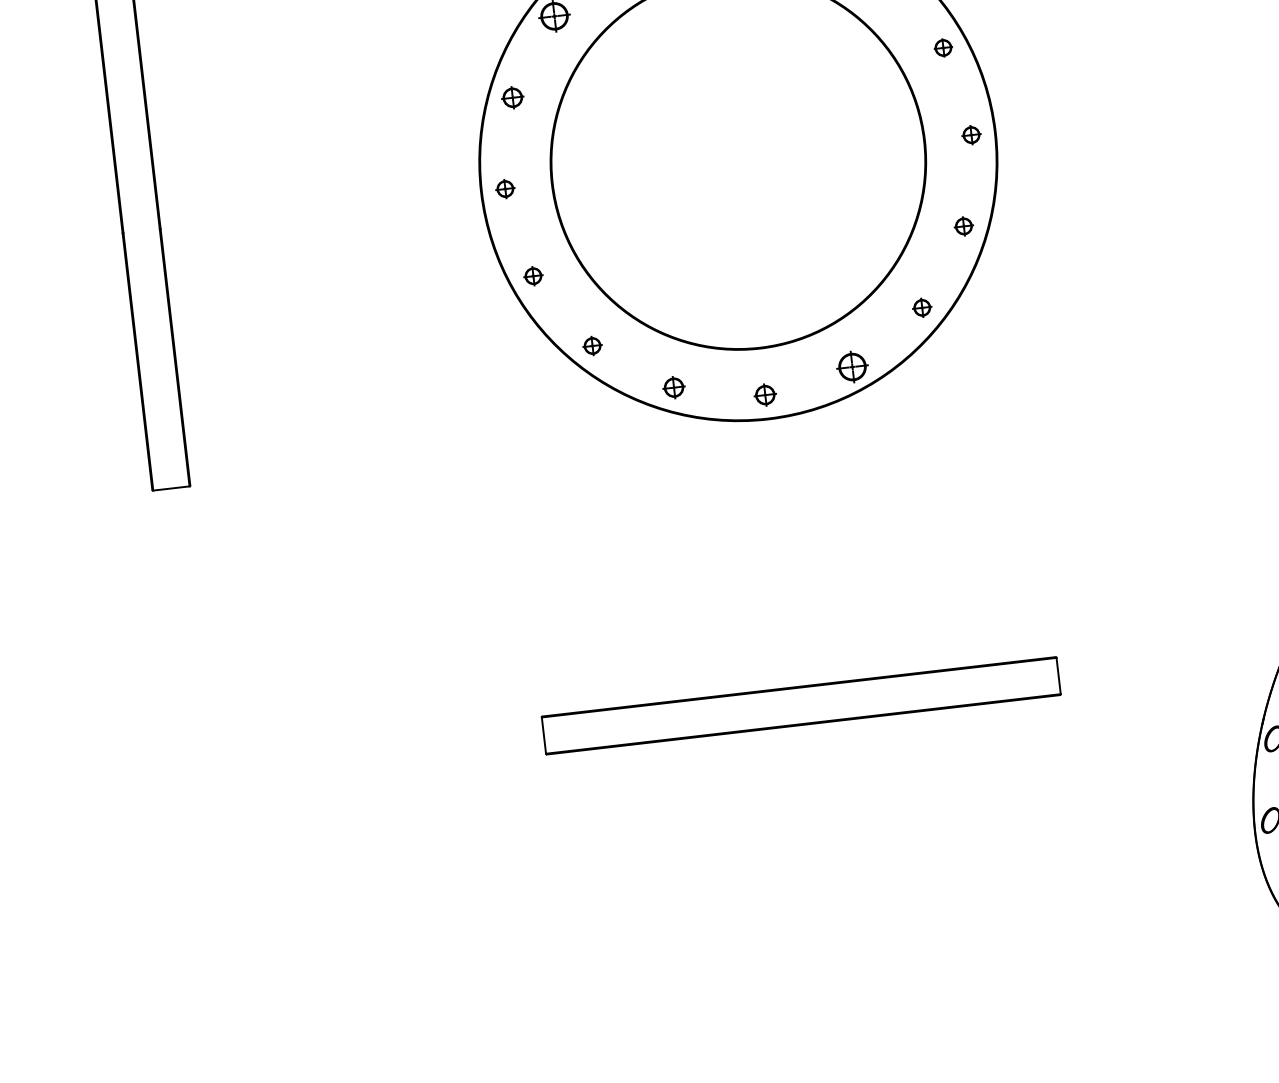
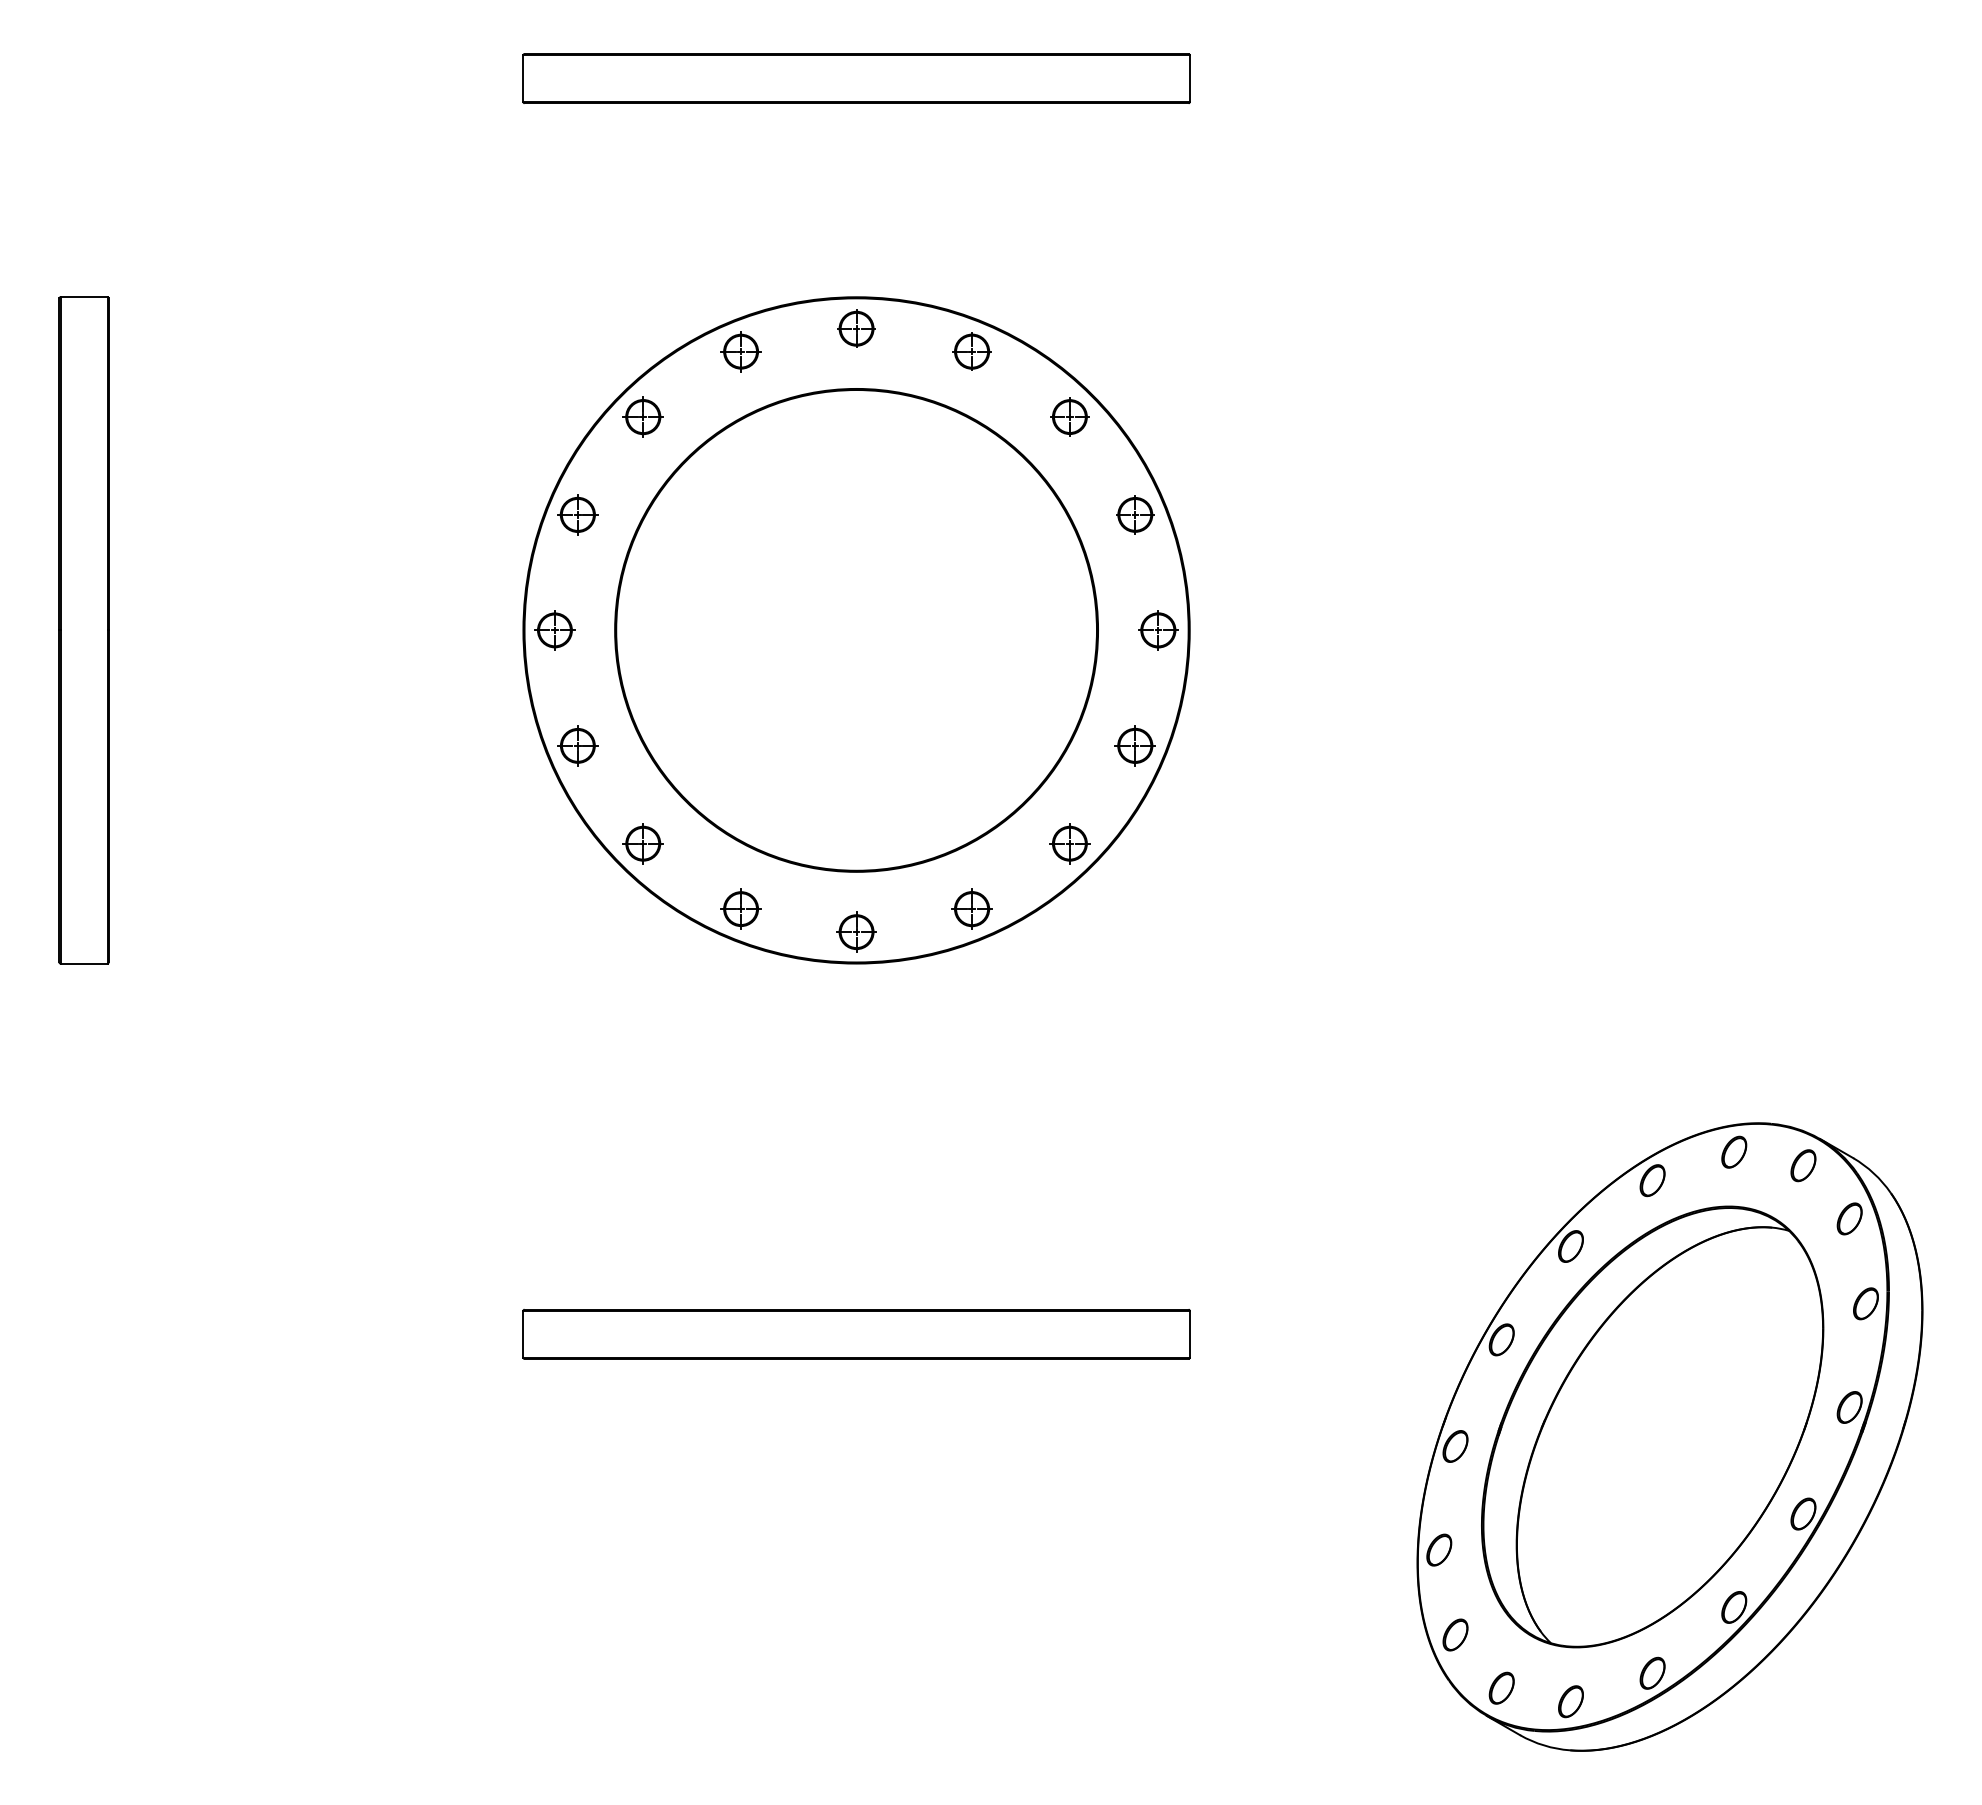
part: (943, 47) -> (1135, 514), size x1.67
part: (512, 97) -> (577, 514), size x1.43
part: (971, 135) -> (1158, 630), size x1.67
part: (505, 189) -> (554, 630), size x1.67
part: (963, 226) -> (1134, 745), size x1.67
part: (533, 275) -> (577, 745), size x1.67
part: (921, 307) -> (1069, 843), size x1.67
part: (592, 345) -> (642, 843), size x1.67
part: (673, 387) -> (740, 908), size x1.43
part: (765, 394) -> (856, 931), size x1.43

